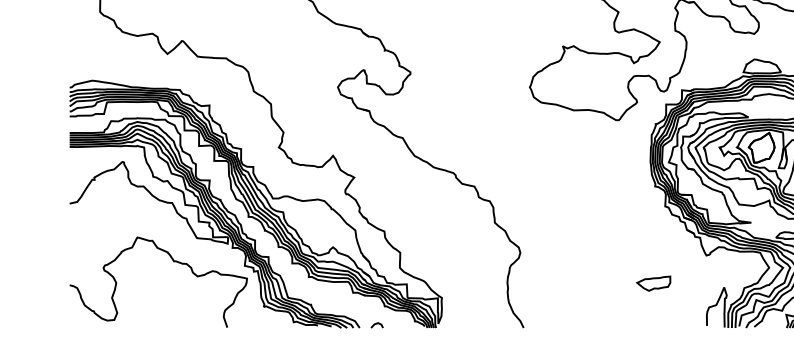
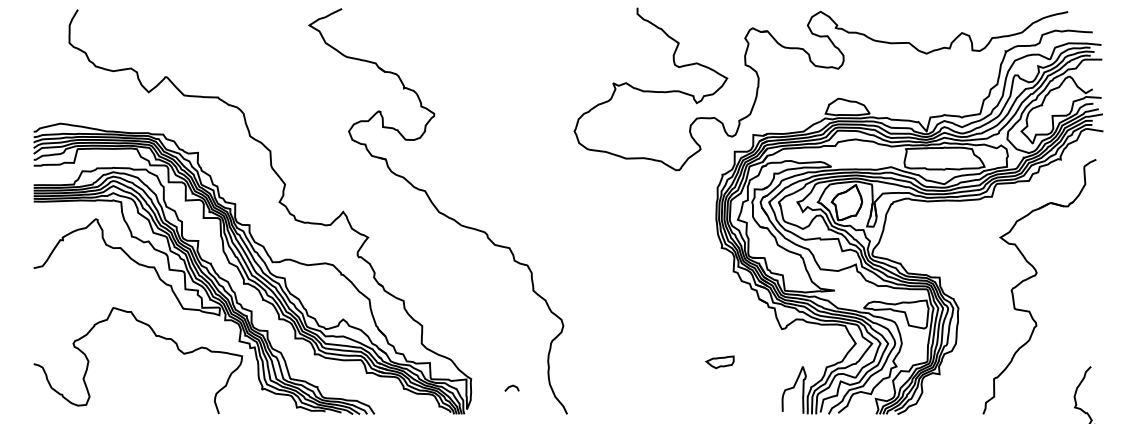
part: (653, 283) -> (719, 362), size x0.7
line: (376, 324) -> (511, 387), moved

